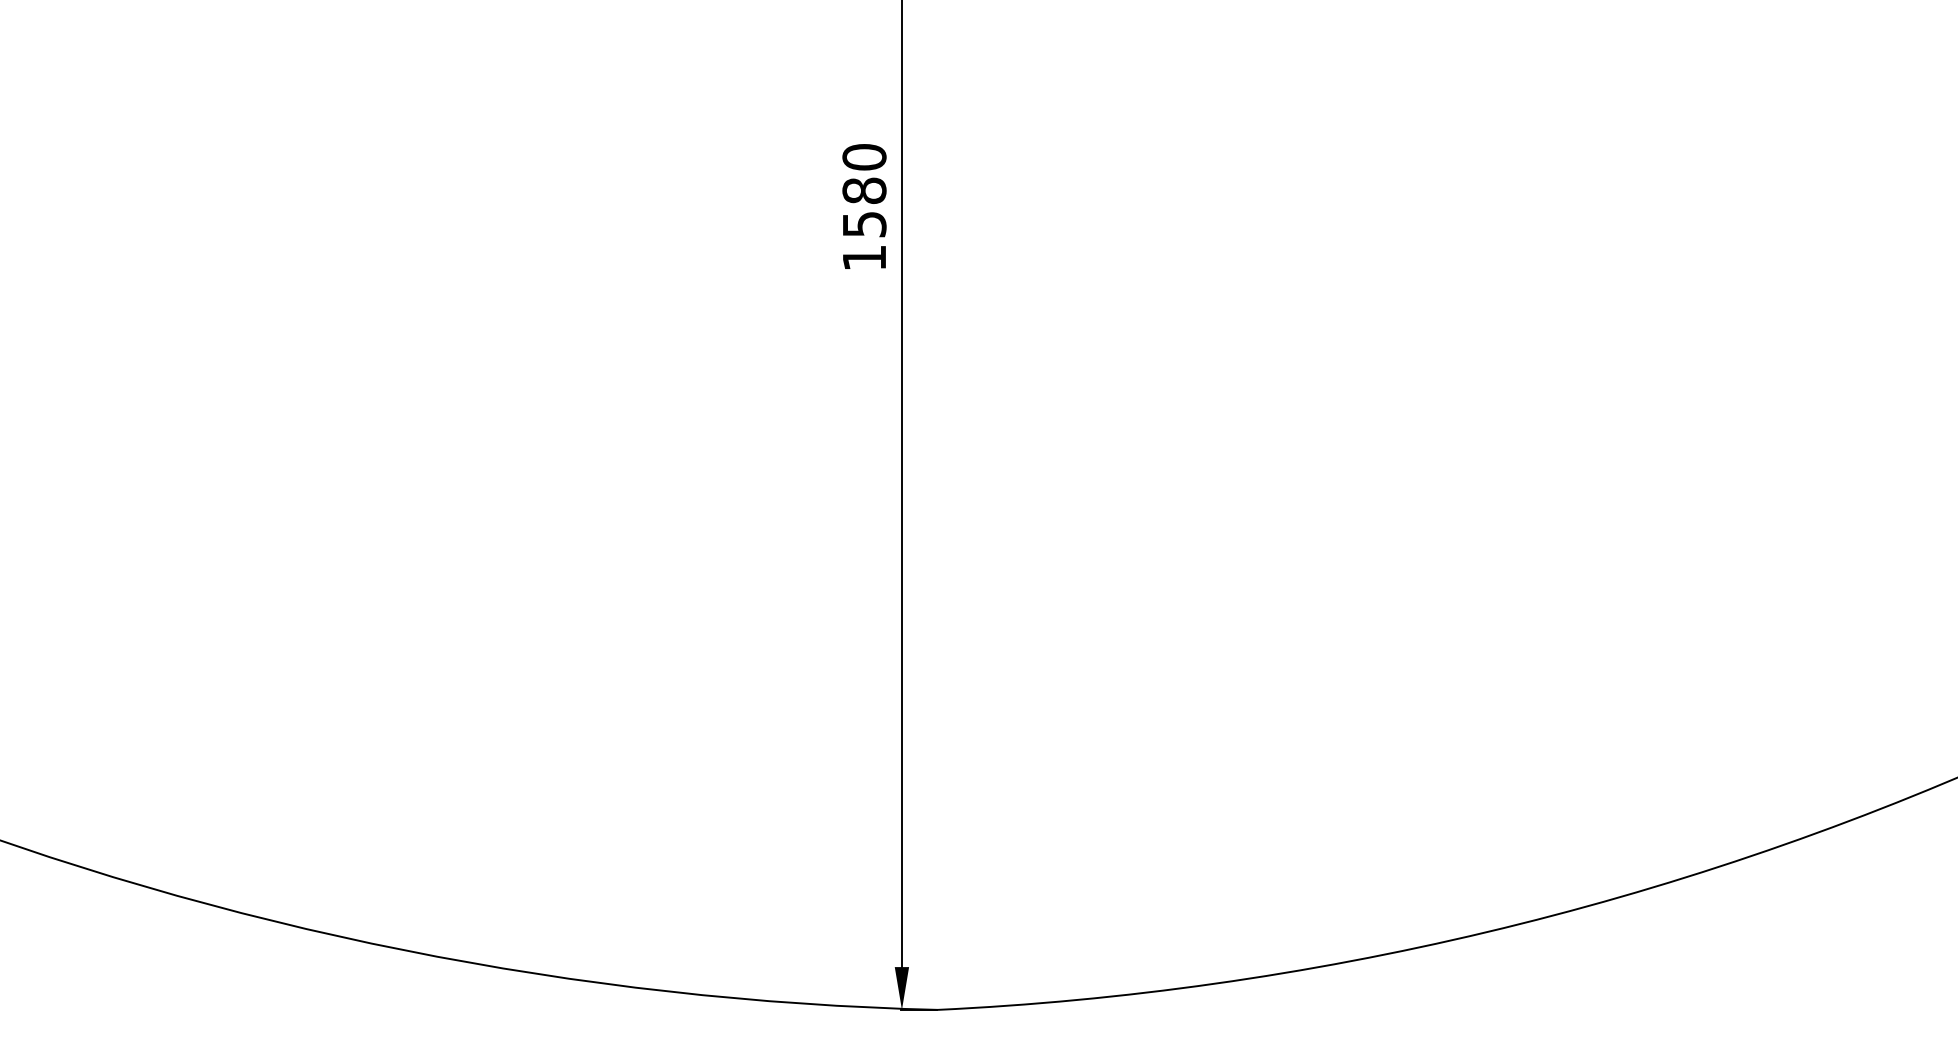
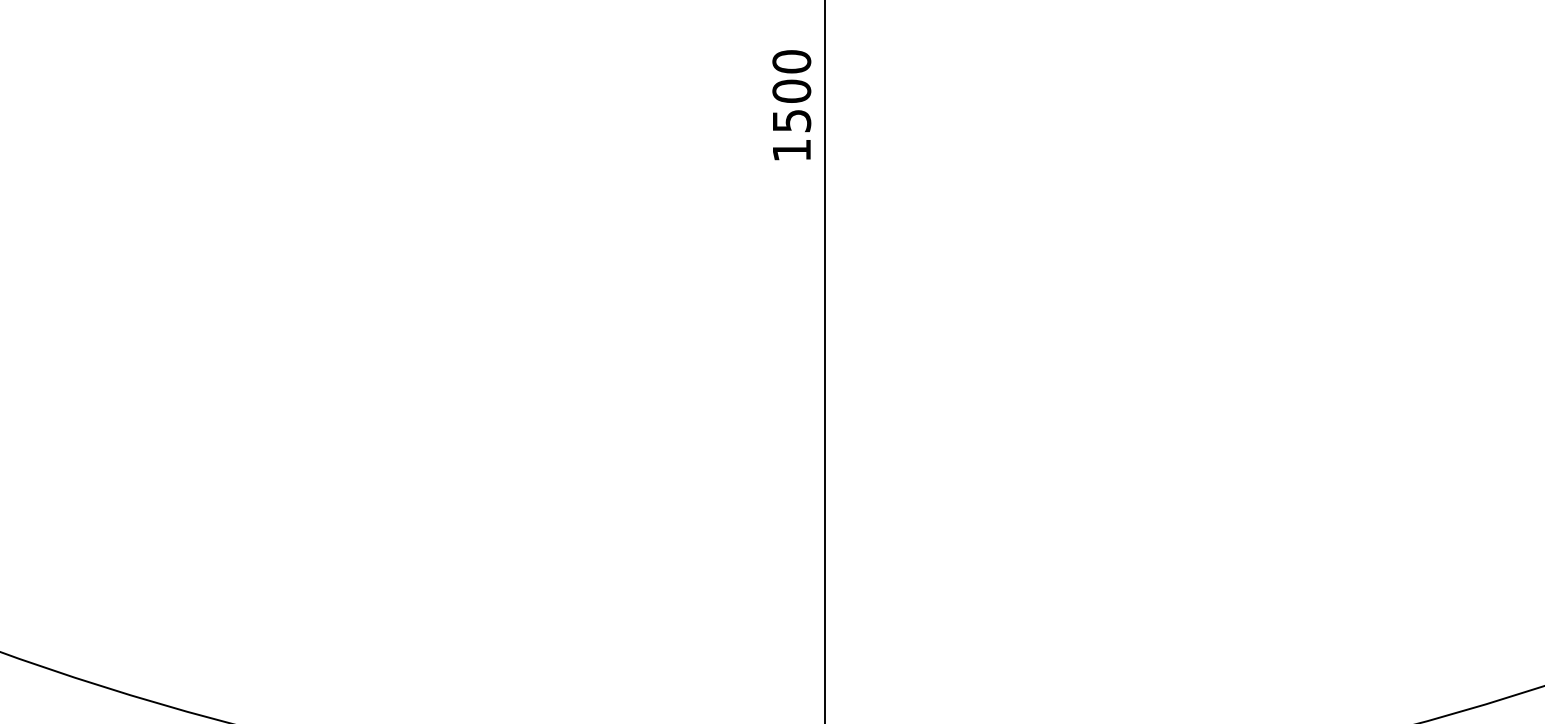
text: (864, 190) -> (791, 91), 1580 -> 1500

